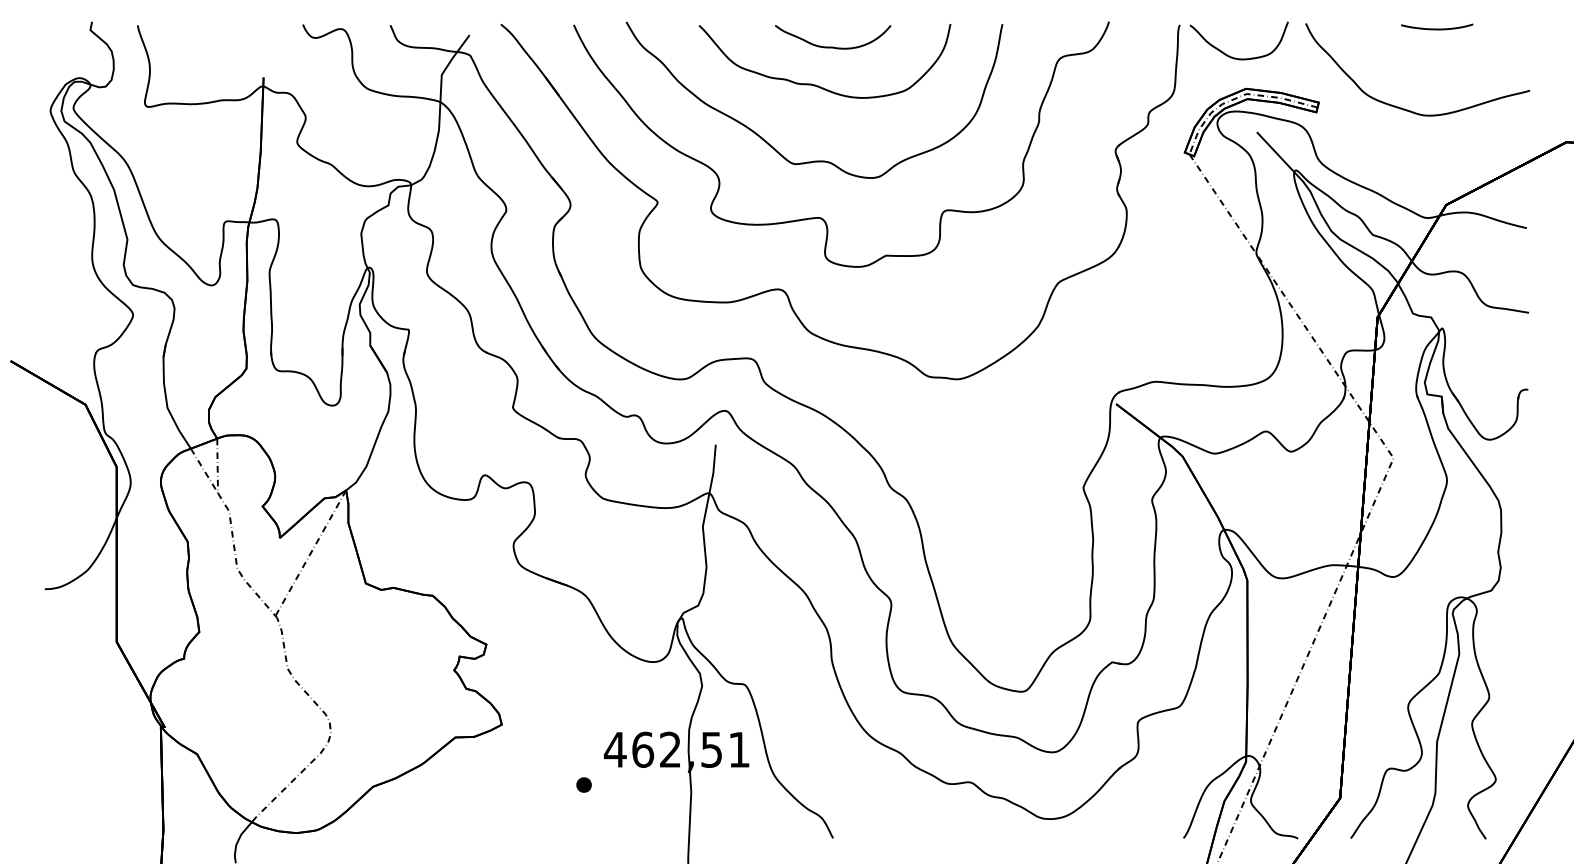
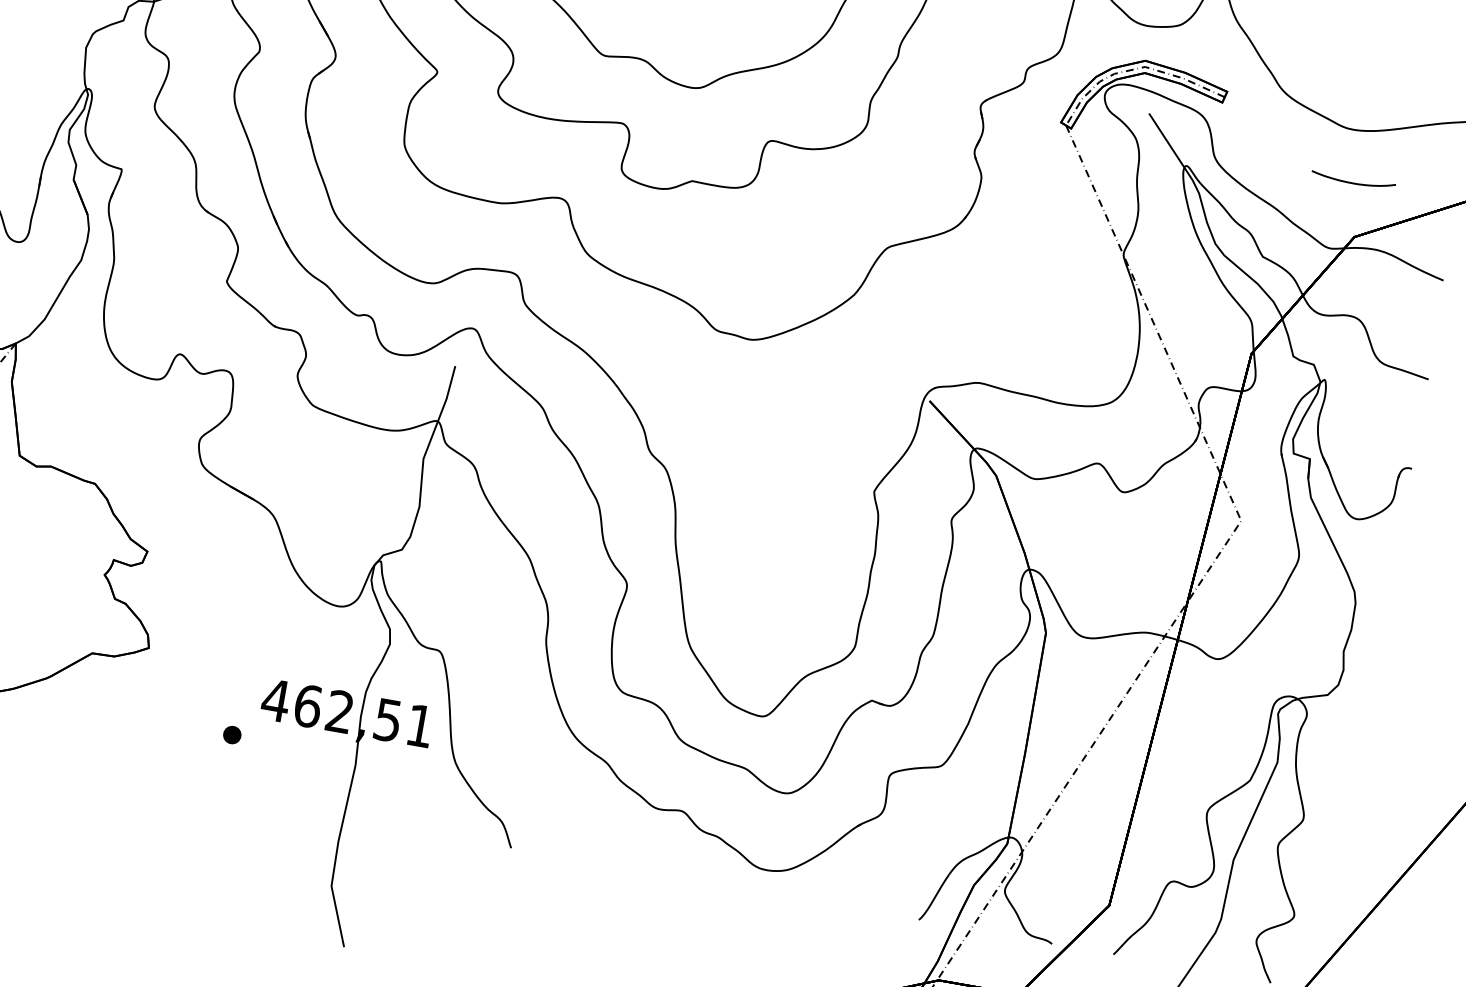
curve: (1437, 28) -> (1353, 182), moved

